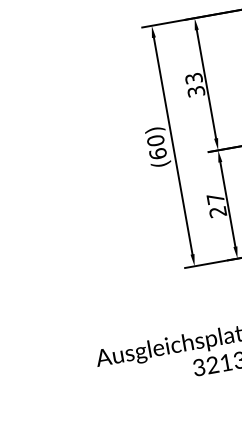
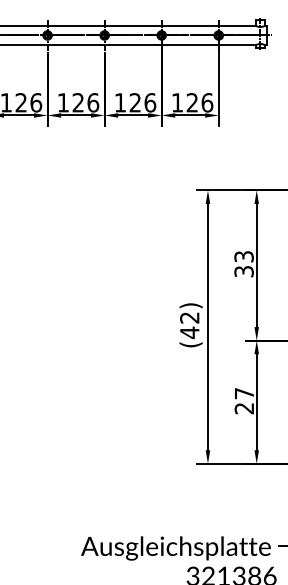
text: (156, 147) -> (189, 325), (60) -> (42)

